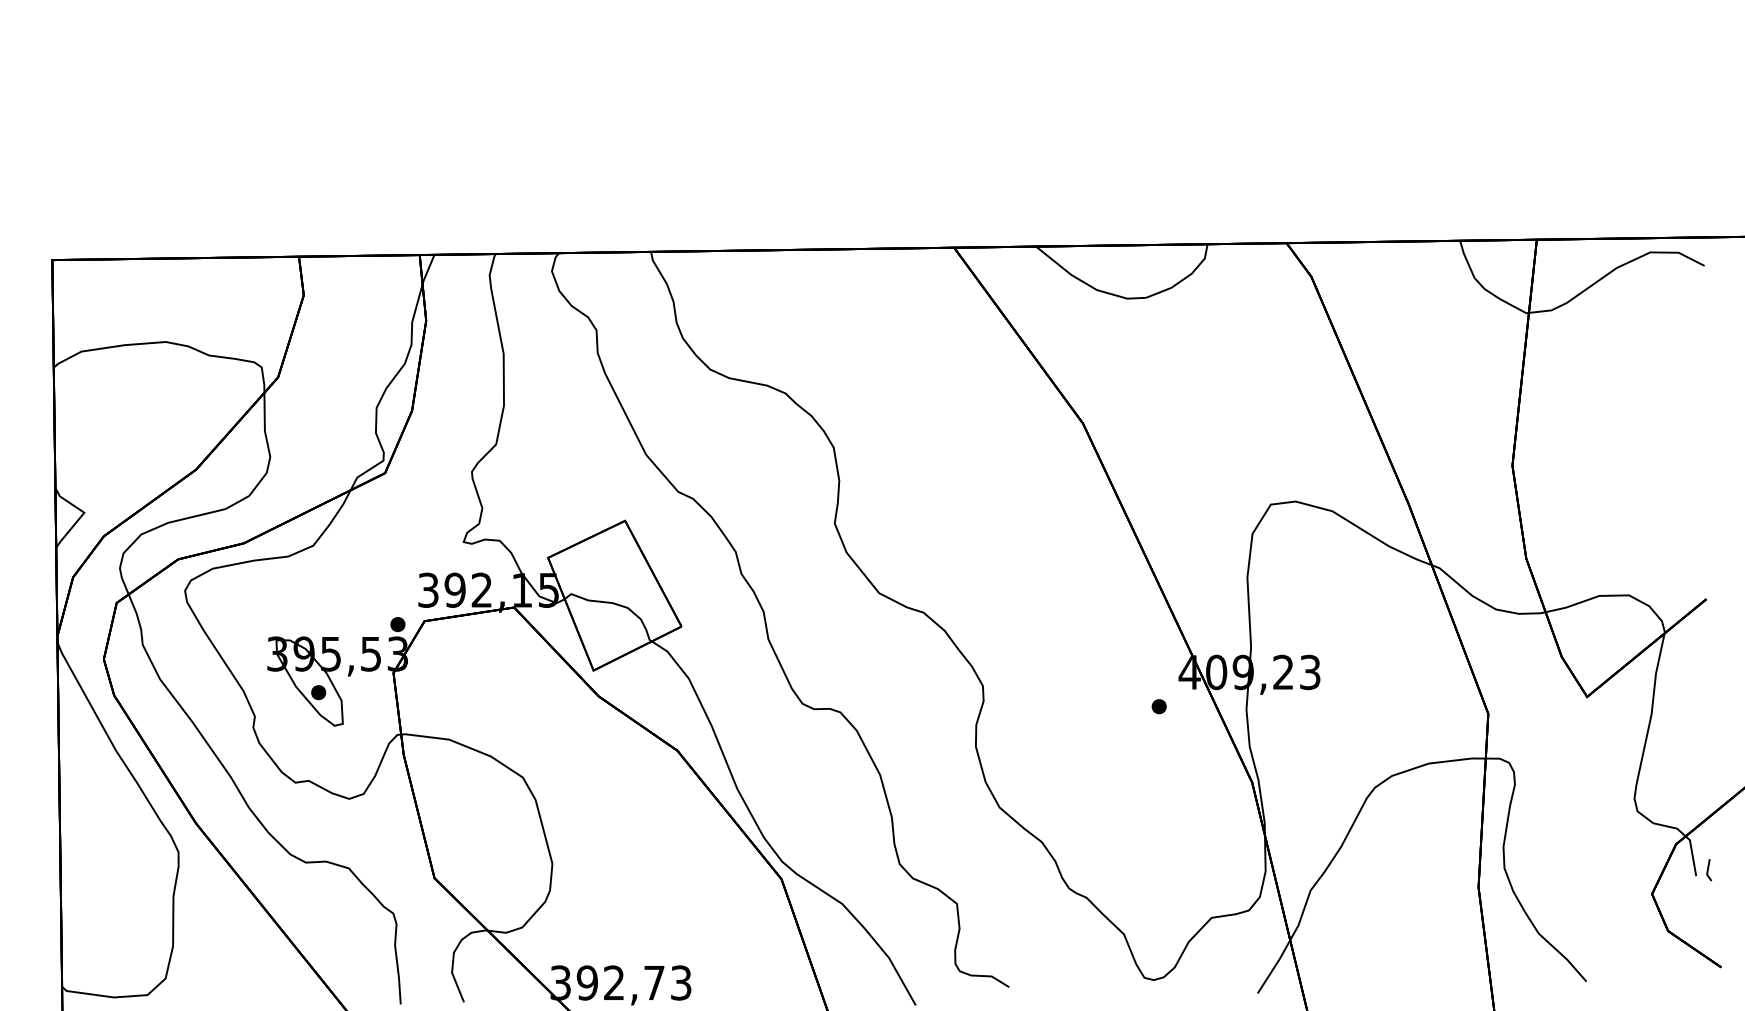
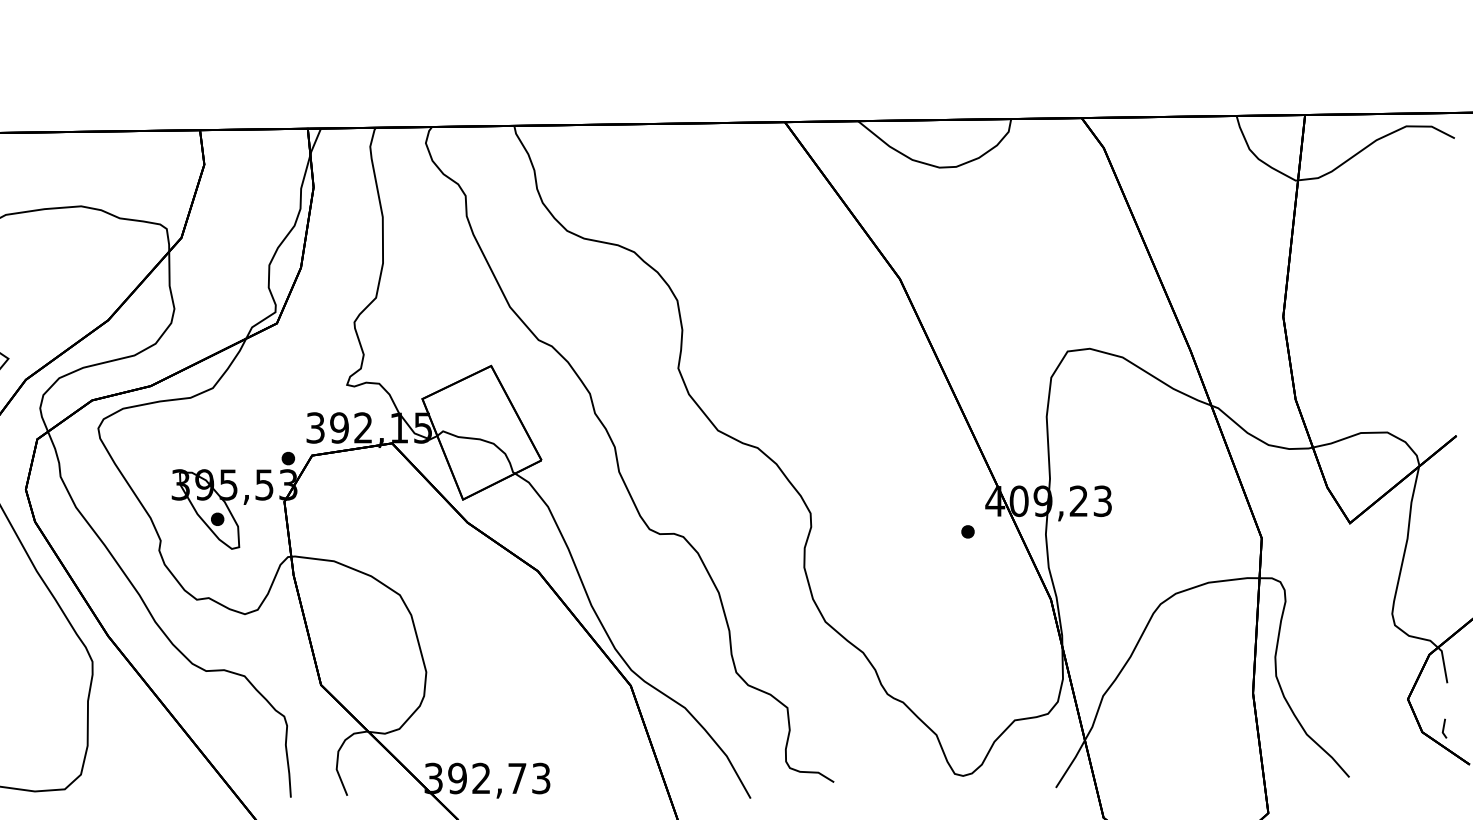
line: (1708, 870) -> (1444, 729), moved

